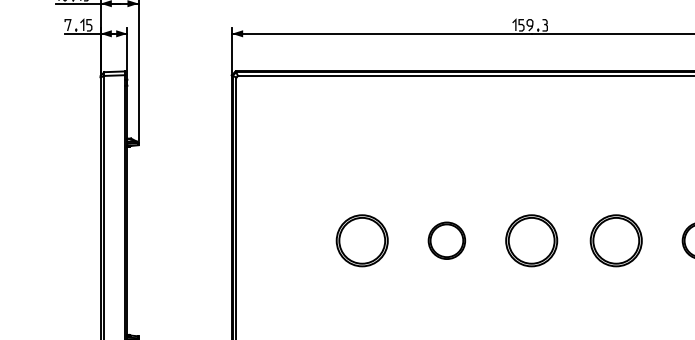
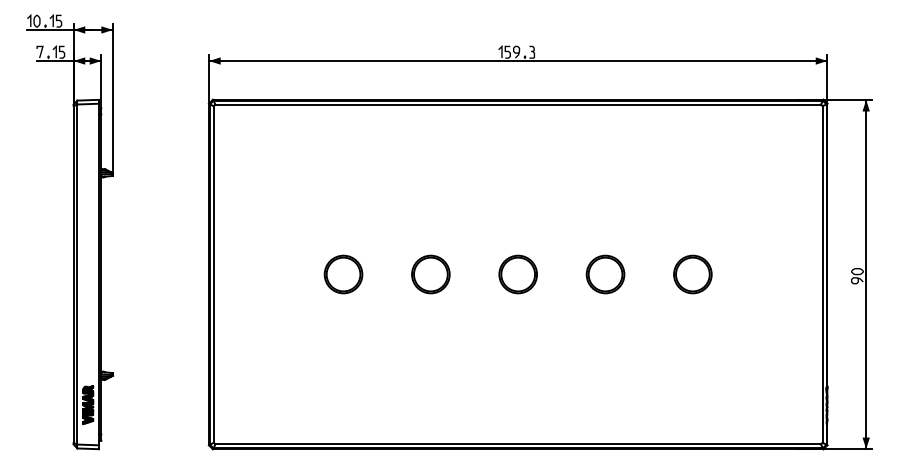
part: (362, 240) -> (343, 274), size x0.71
part: (530, 240) -> (517, 274), size x0.71
part: (616, 240) -> (605, 274), size x0.71

